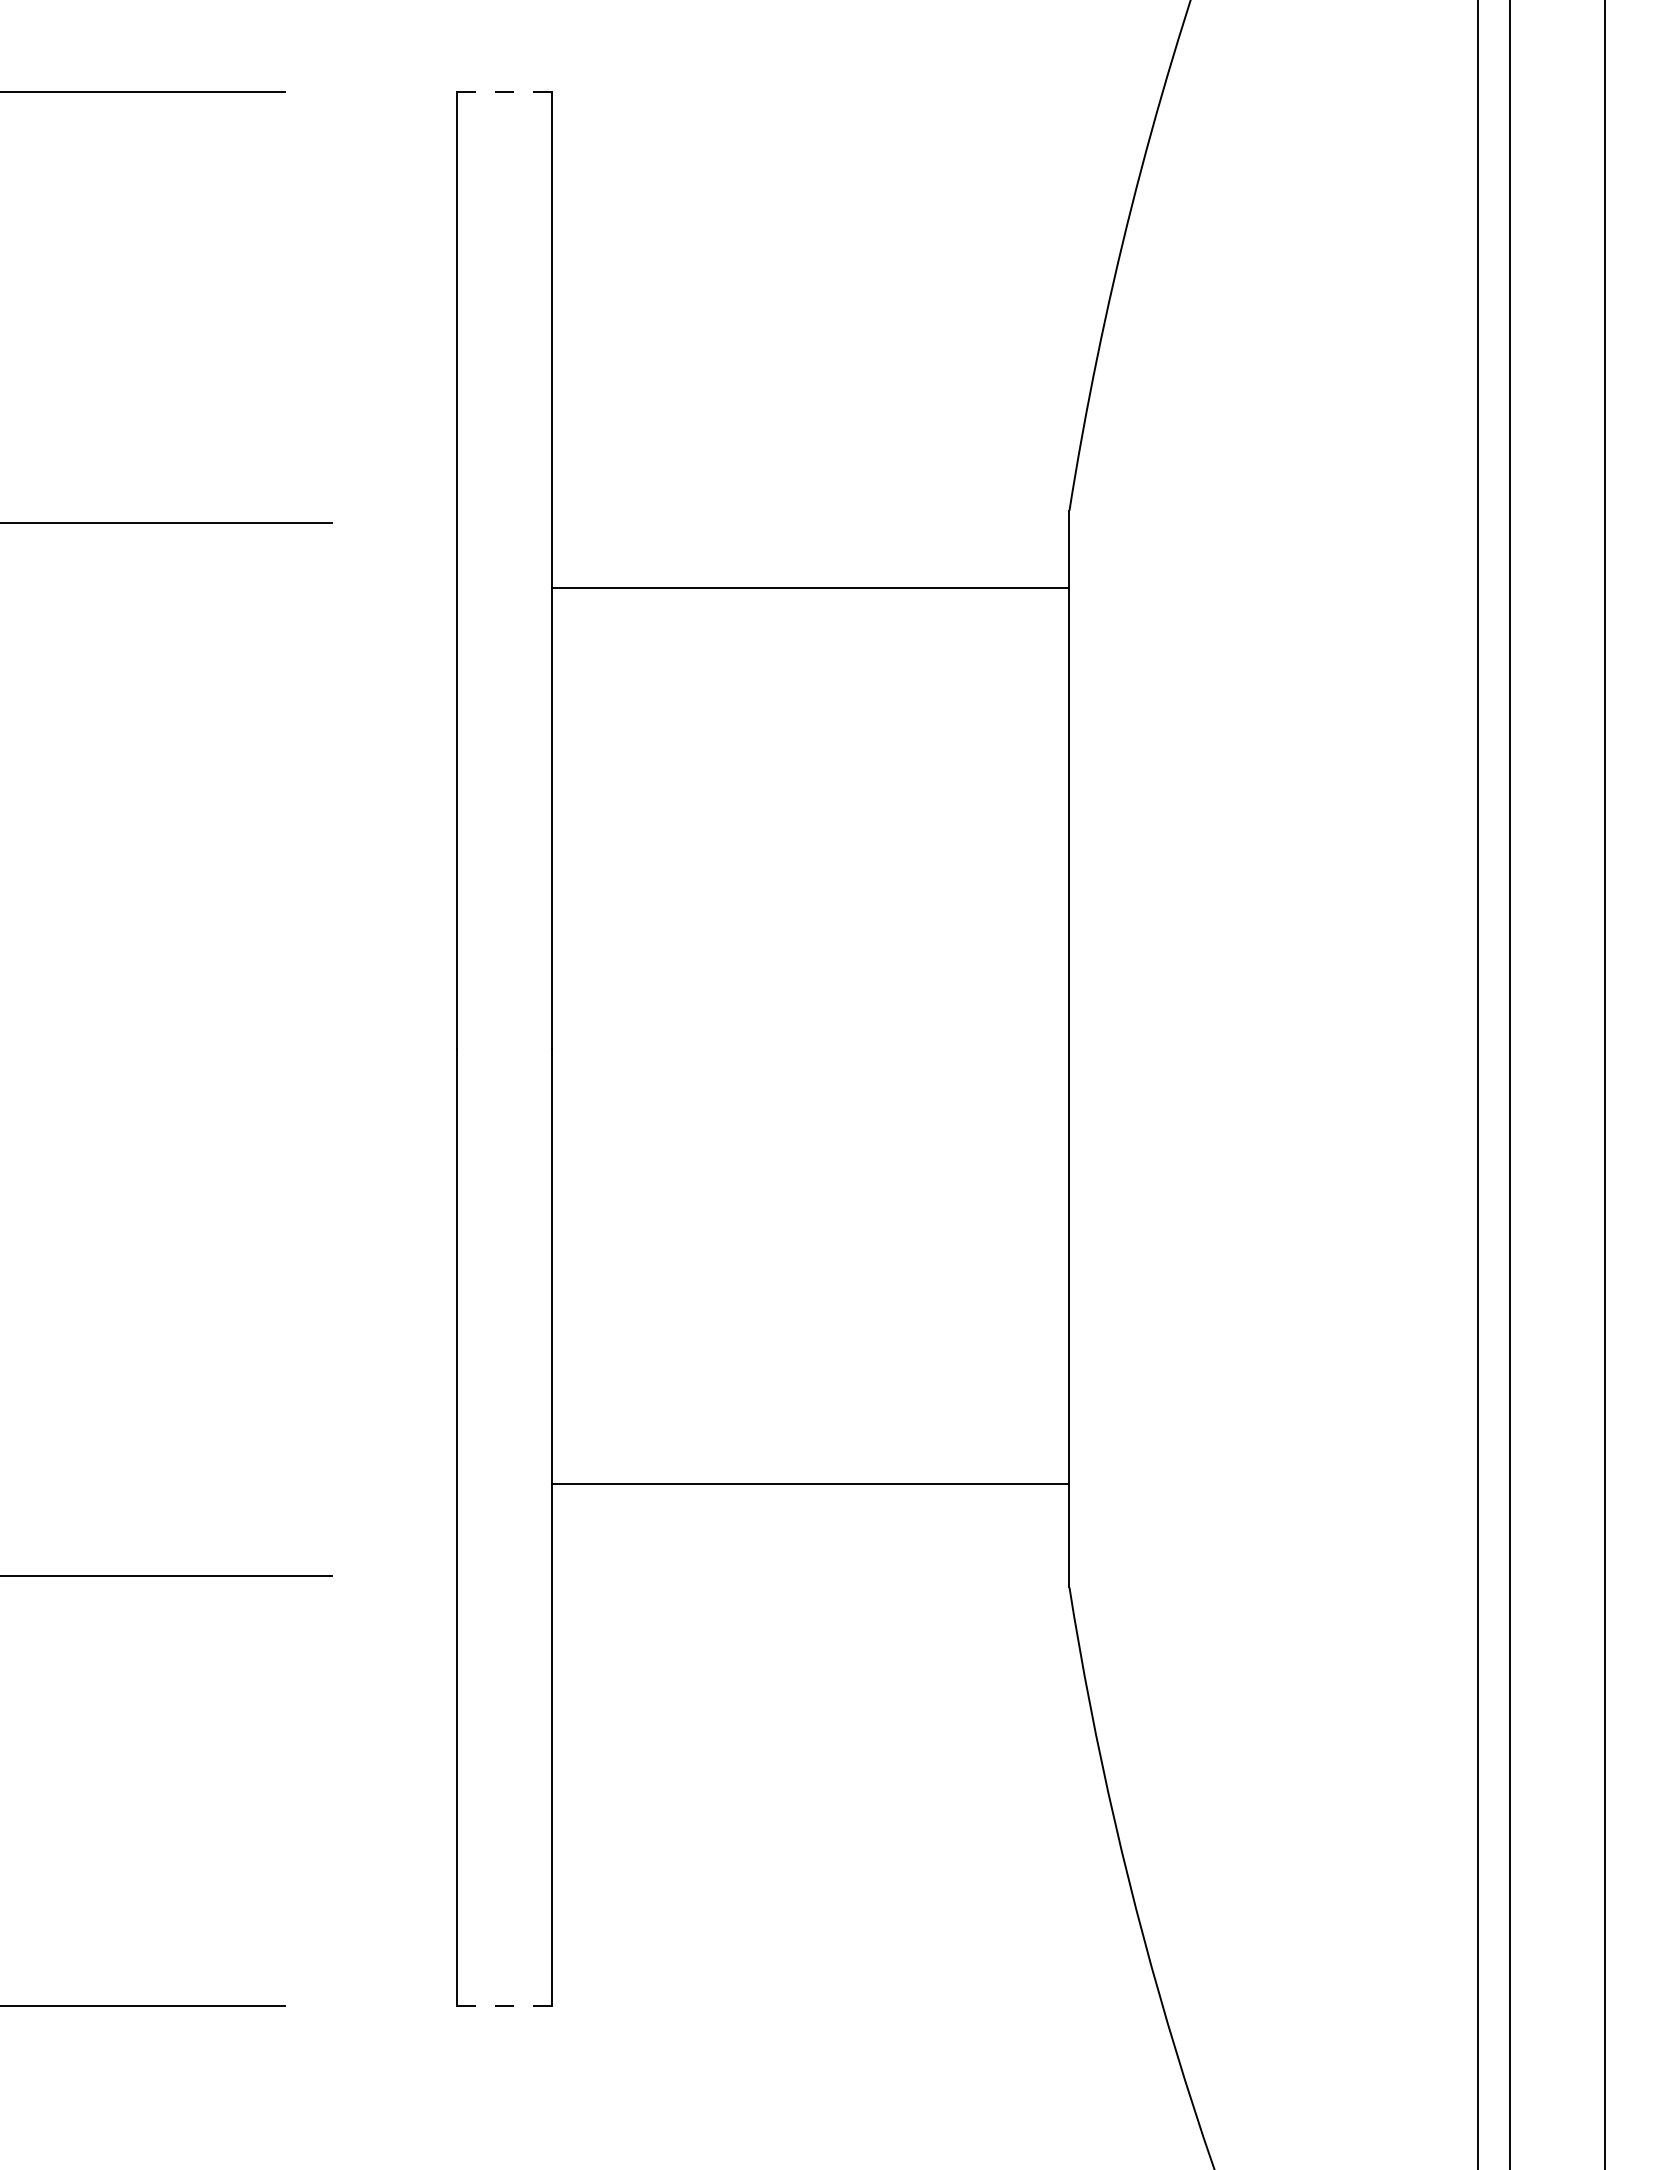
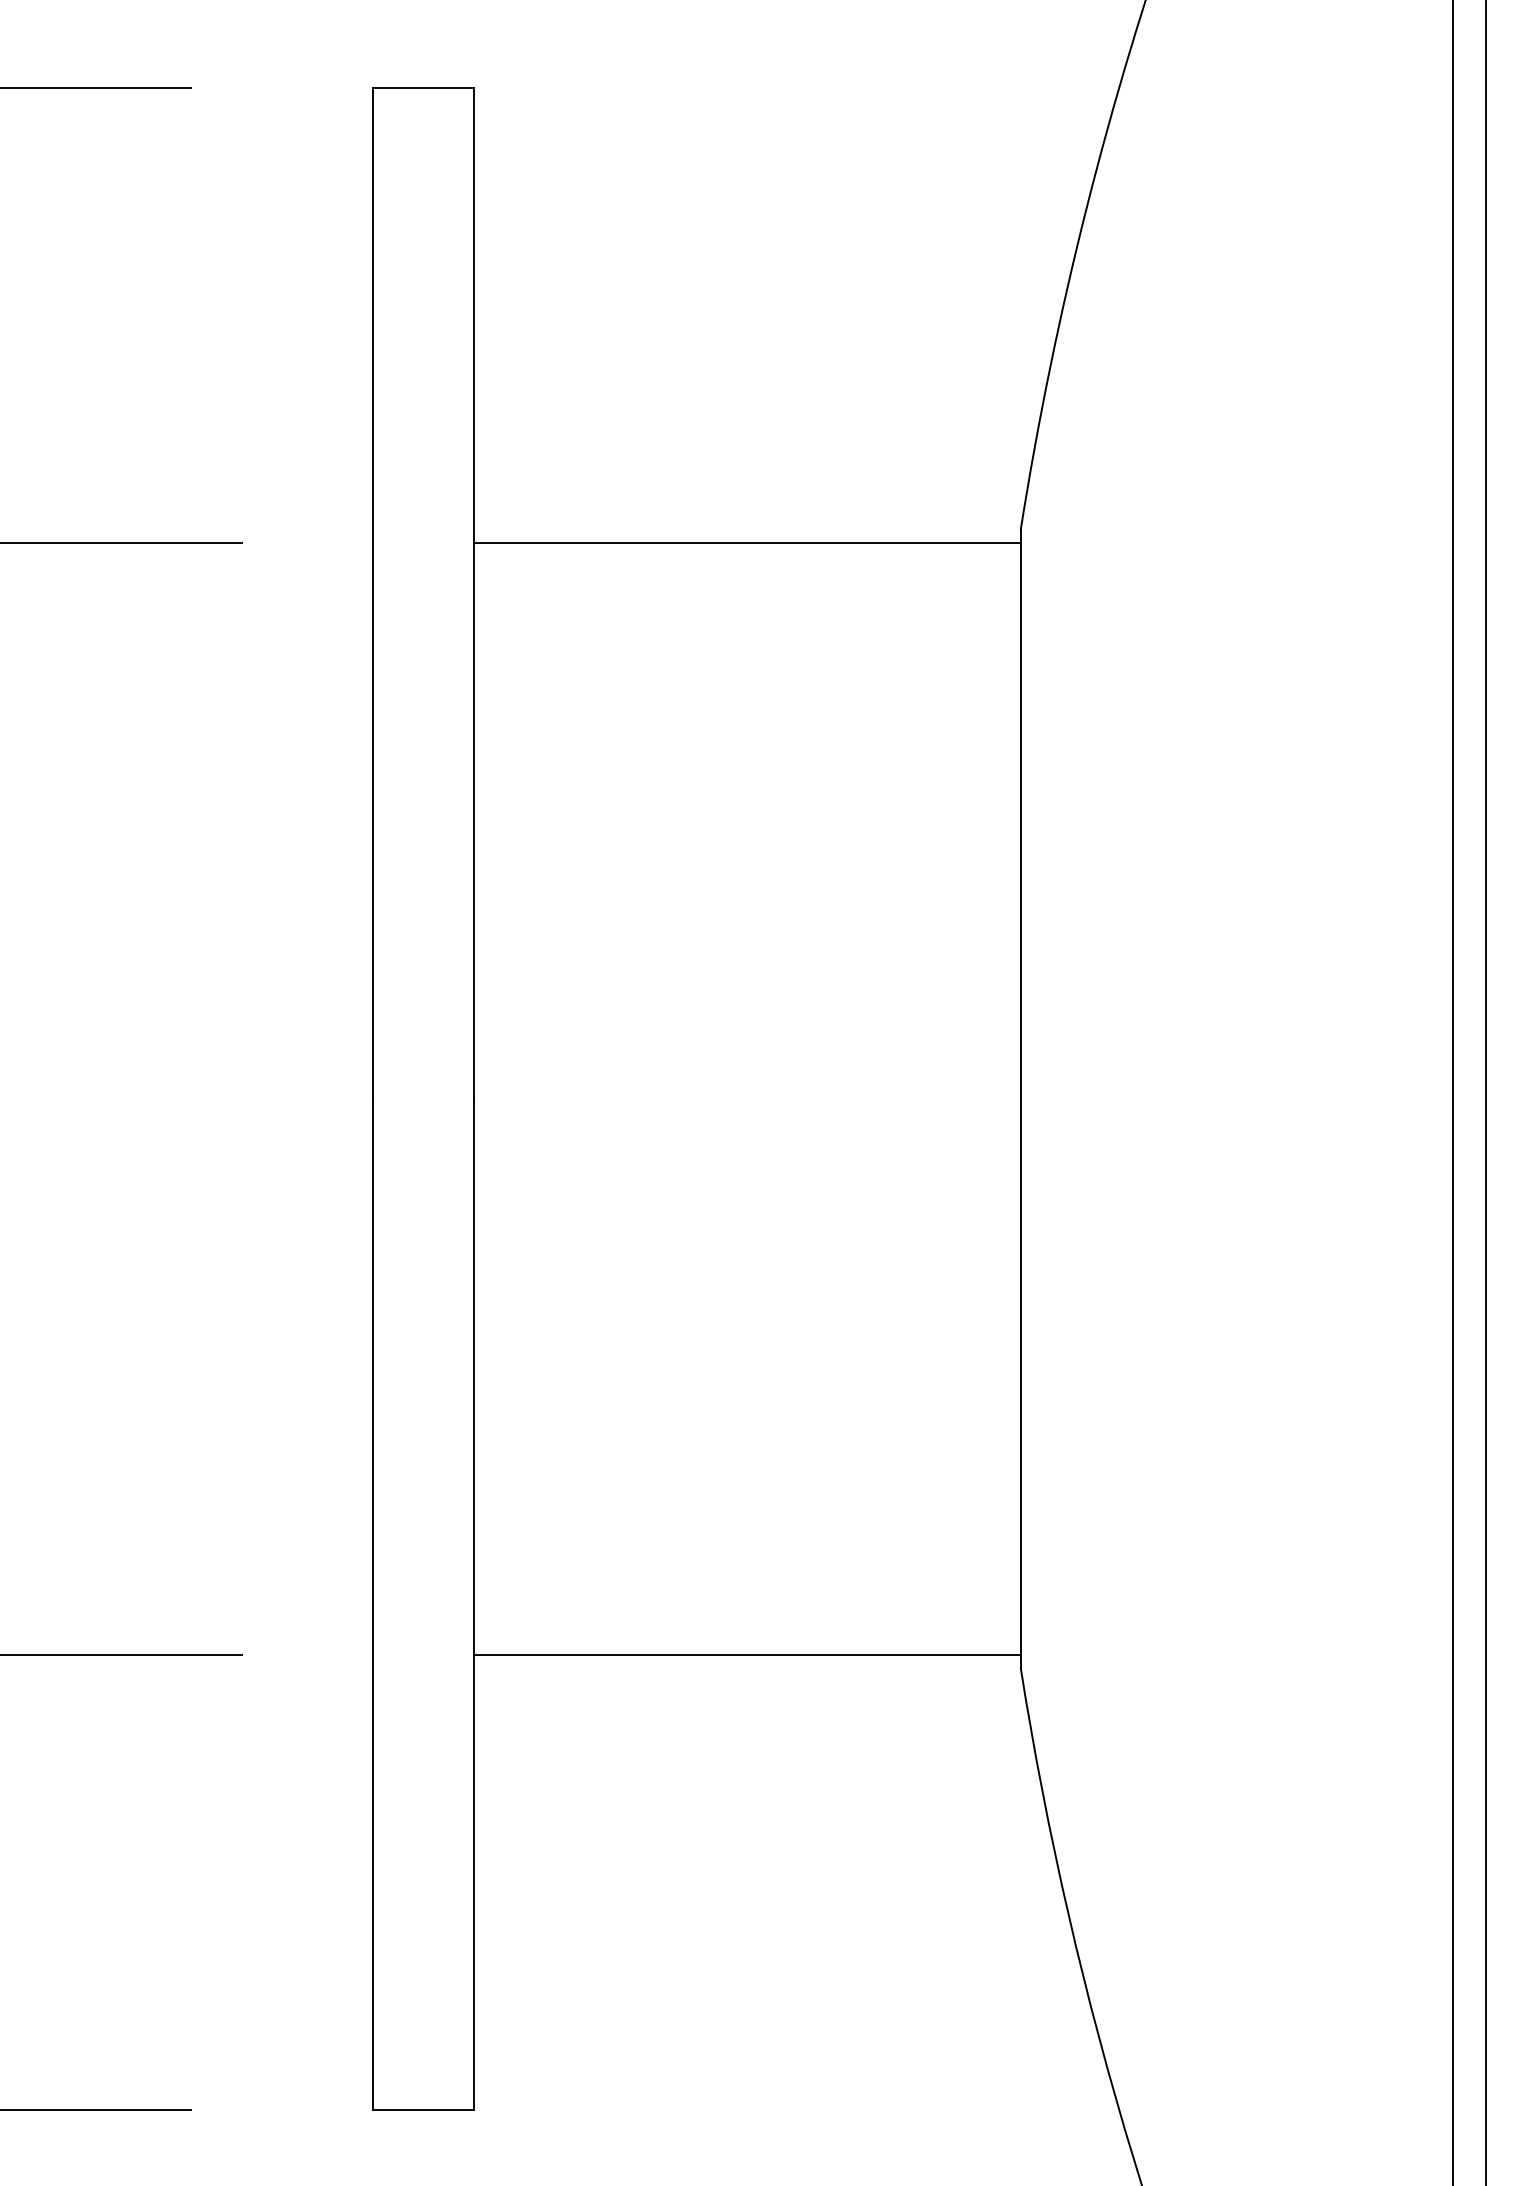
line: (504, 92) -> (423, 88), dashed -> solid
line: (810, 587) -> (747, 542), moved
line: (810, 1484) -> (747, 1655), moved
line: (504, 2006) -> (423, 2110), dashed -> solid

